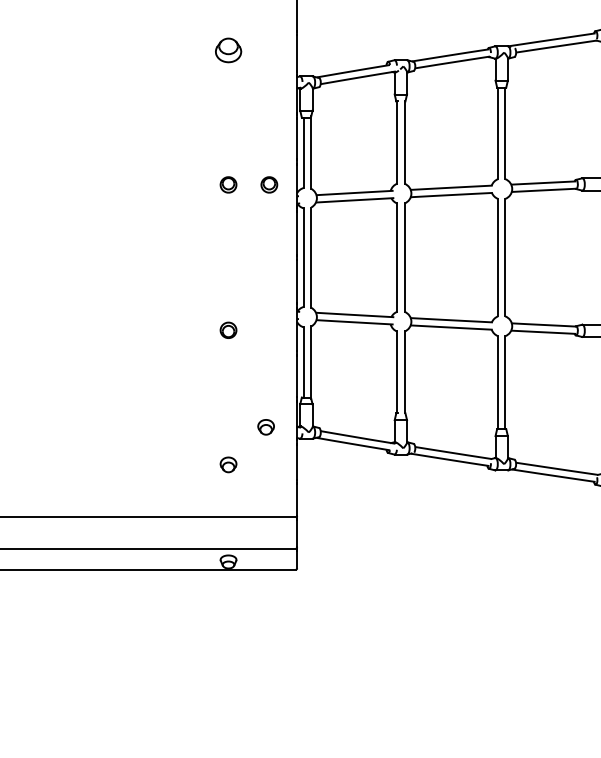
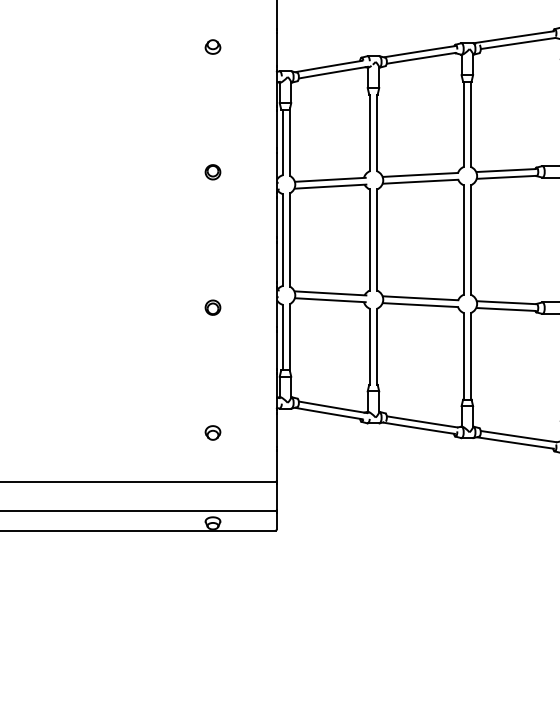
part: (228, 49) -> (212, 46), size x0.62
part: (268, 185) -> (250, 172), removed
part: (265, 426) -> (247, 397), removed

